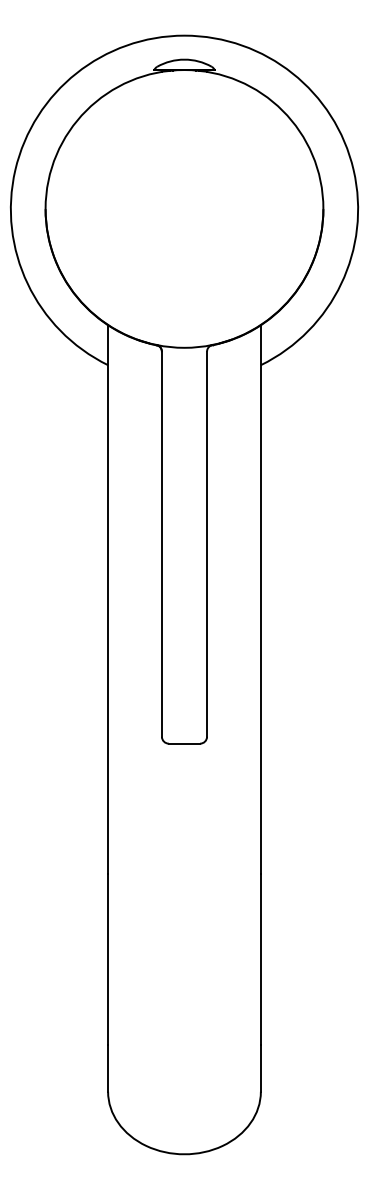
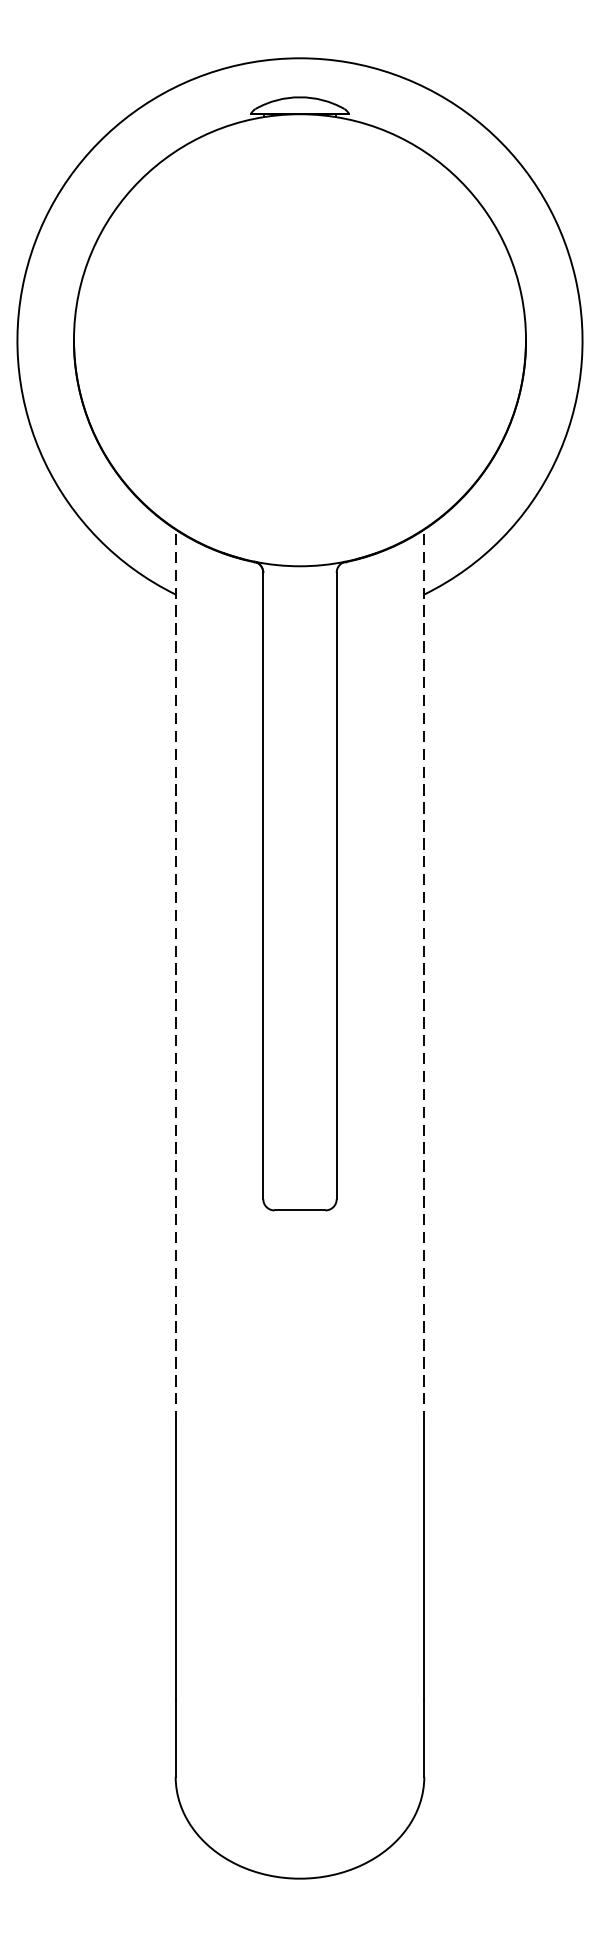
line: (108, 599) -> (176, 975), solid -> dashed
line: (260, 599) -> (423, 975), solid -> dashed

